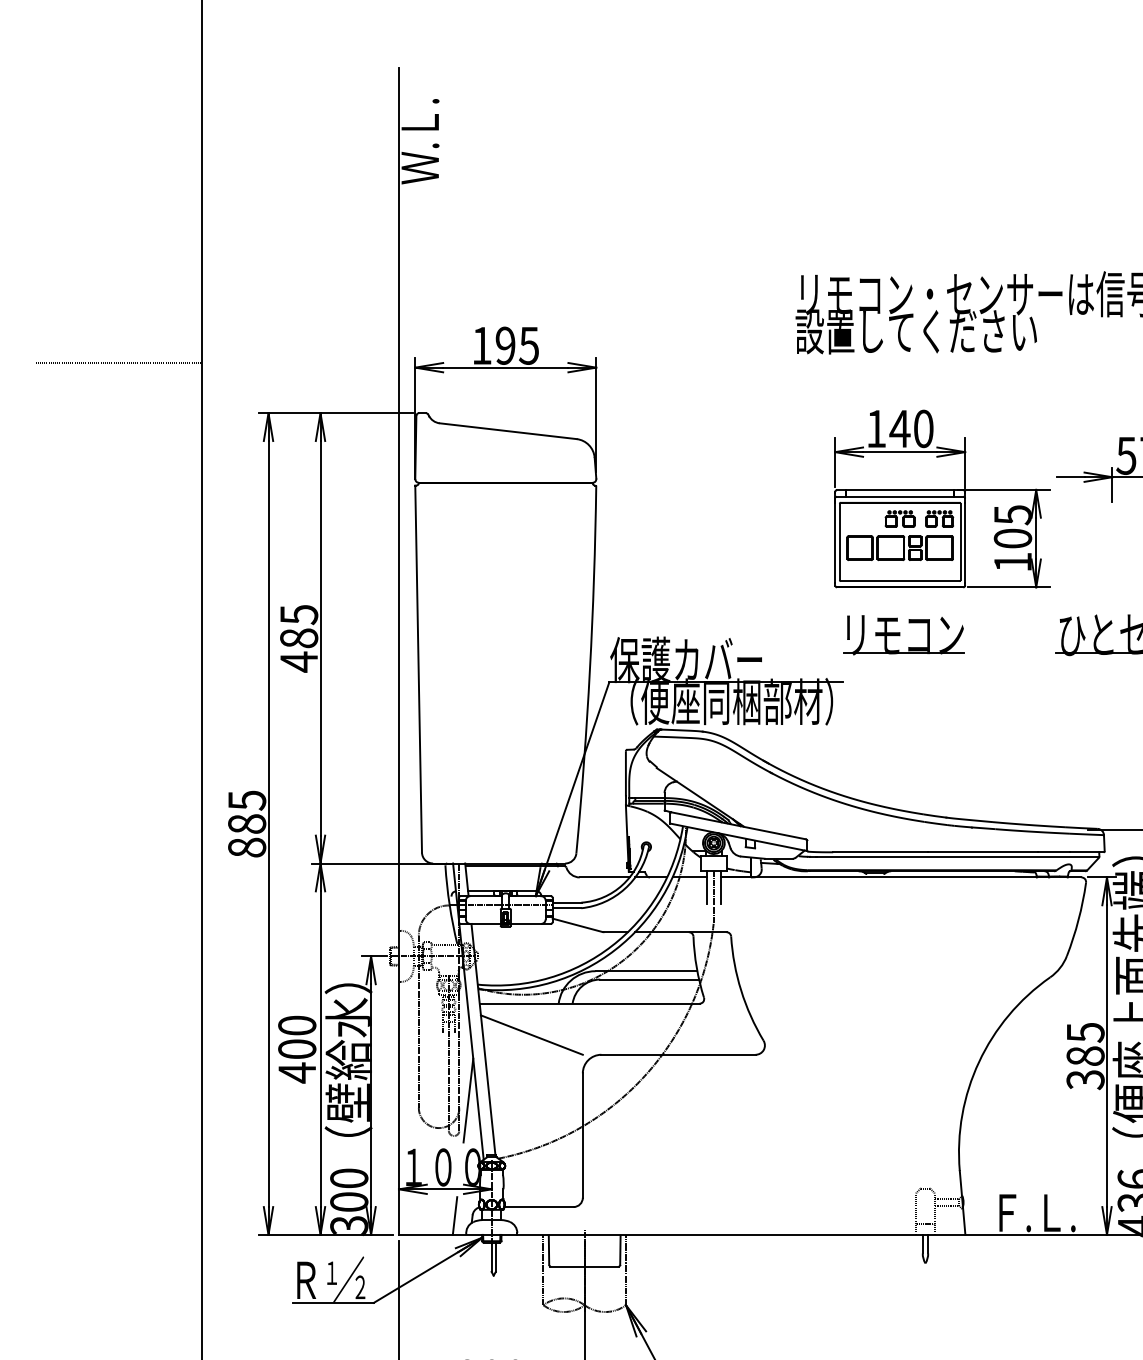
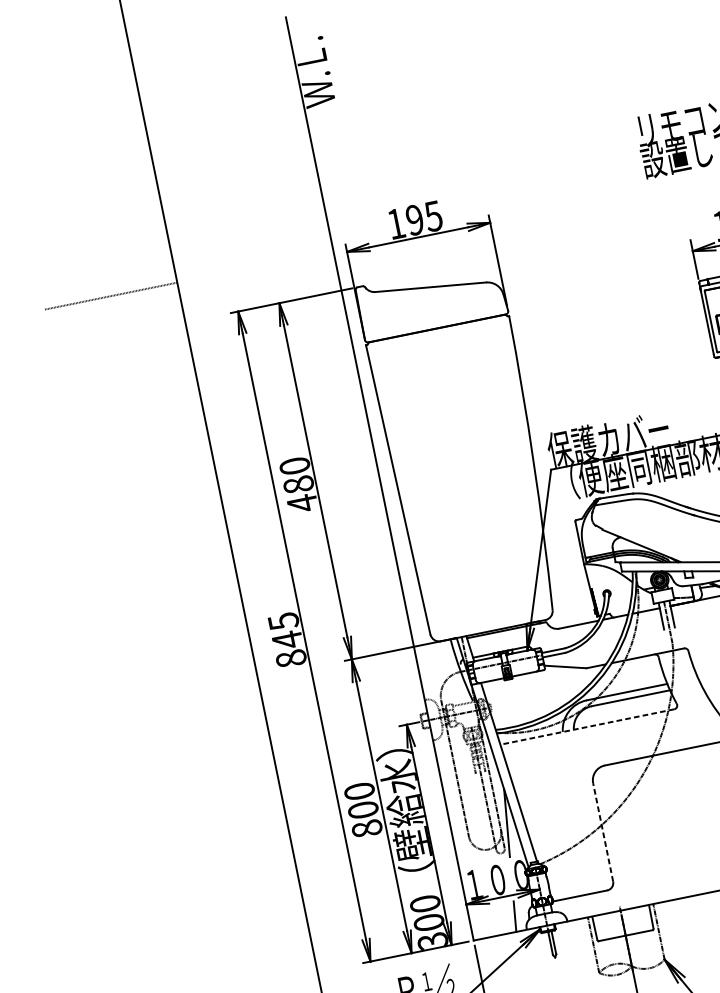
text: (299, 615) -> (295, 466), 485 -> 480
text: (247, 823) -> (287, 639), 885 -> 845
line: (589, 1003) -> (587, 726), solid -> dashed
line: (531, 1034) -> (546, 760), removed
text: (297, 1072) -> (367, 828), 400 -> 800
line: (582, 1135) -> (602, 832), solid -> dashed

